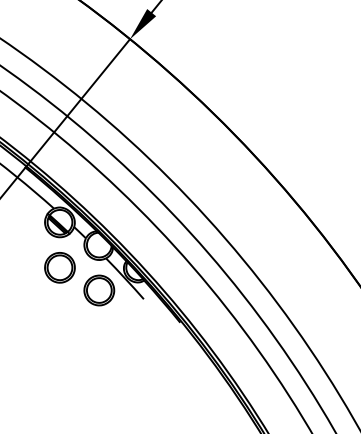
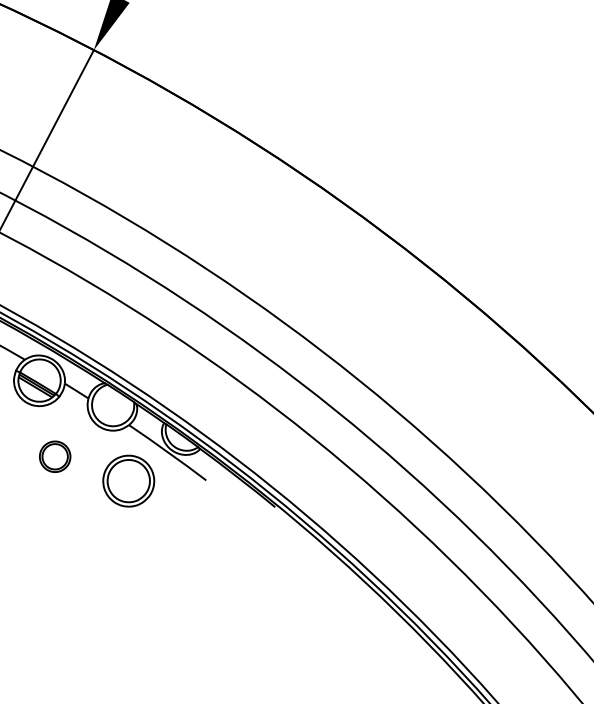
part: (59, 267) -> (54, 456), size x0.6

